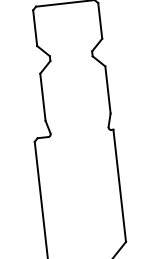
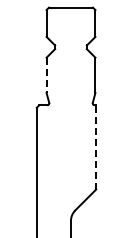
line: (42, 97) -> (46, 75), solid -> dashed
line: (120, 184) -> (96, 146), solid -> dashed

